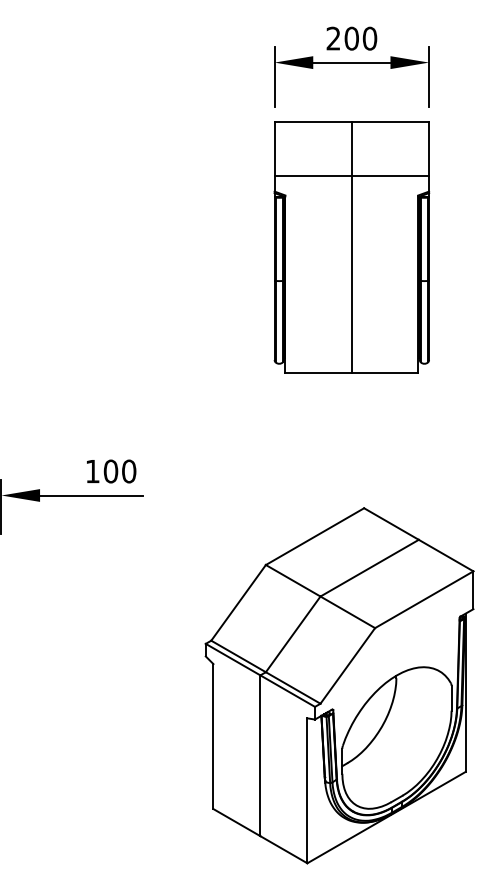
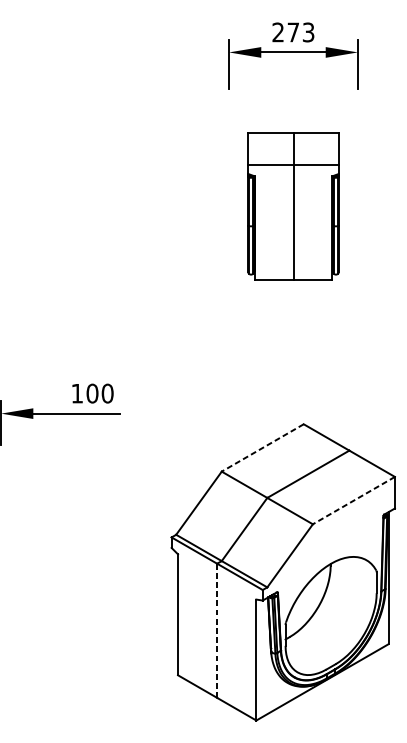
text: (360, 38) -> (300, 32), 200 -> 273
part: (351, 247) -> (293, 206), size x0.7
line: (315, 536) -> (263, 447), solid -> dashed
line: (424, 599) -> (354, 500), solid -> dashed
line: (260, 756) -> (217, 631), solid -> dashed

